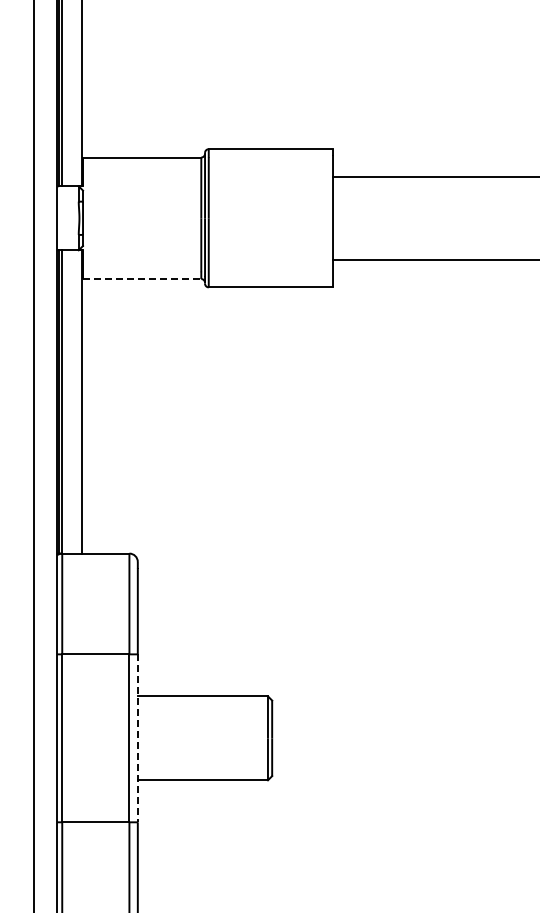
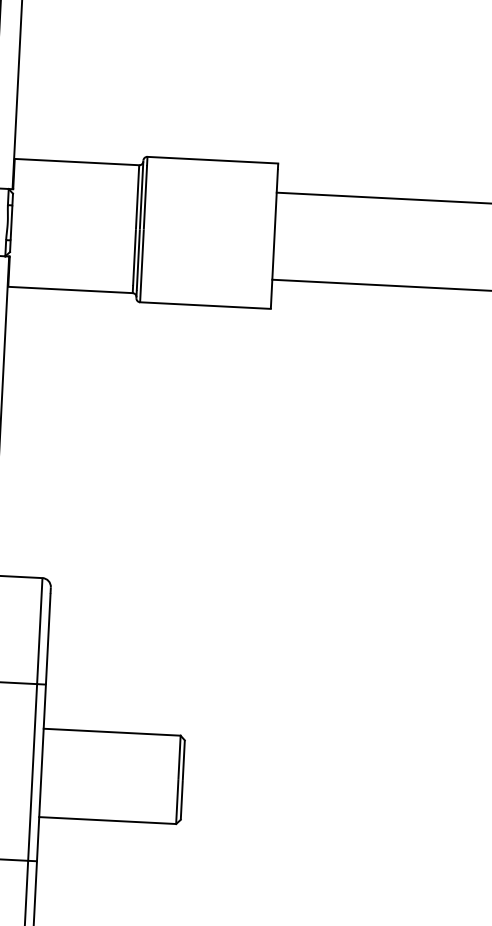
line: (142, 279) -> (70, 290), dashed -> solid
line: (137, 738) -> (41, 773), dashed -> solid

